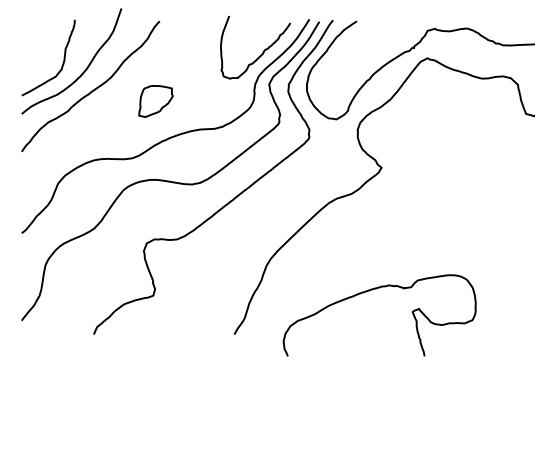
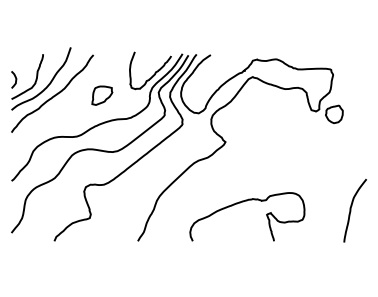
curve: (28, 62) -> (15, 79), added
part: (156, 101) -> (102, 95), moved
curve: (373, 291) -> (243, 202), moved

